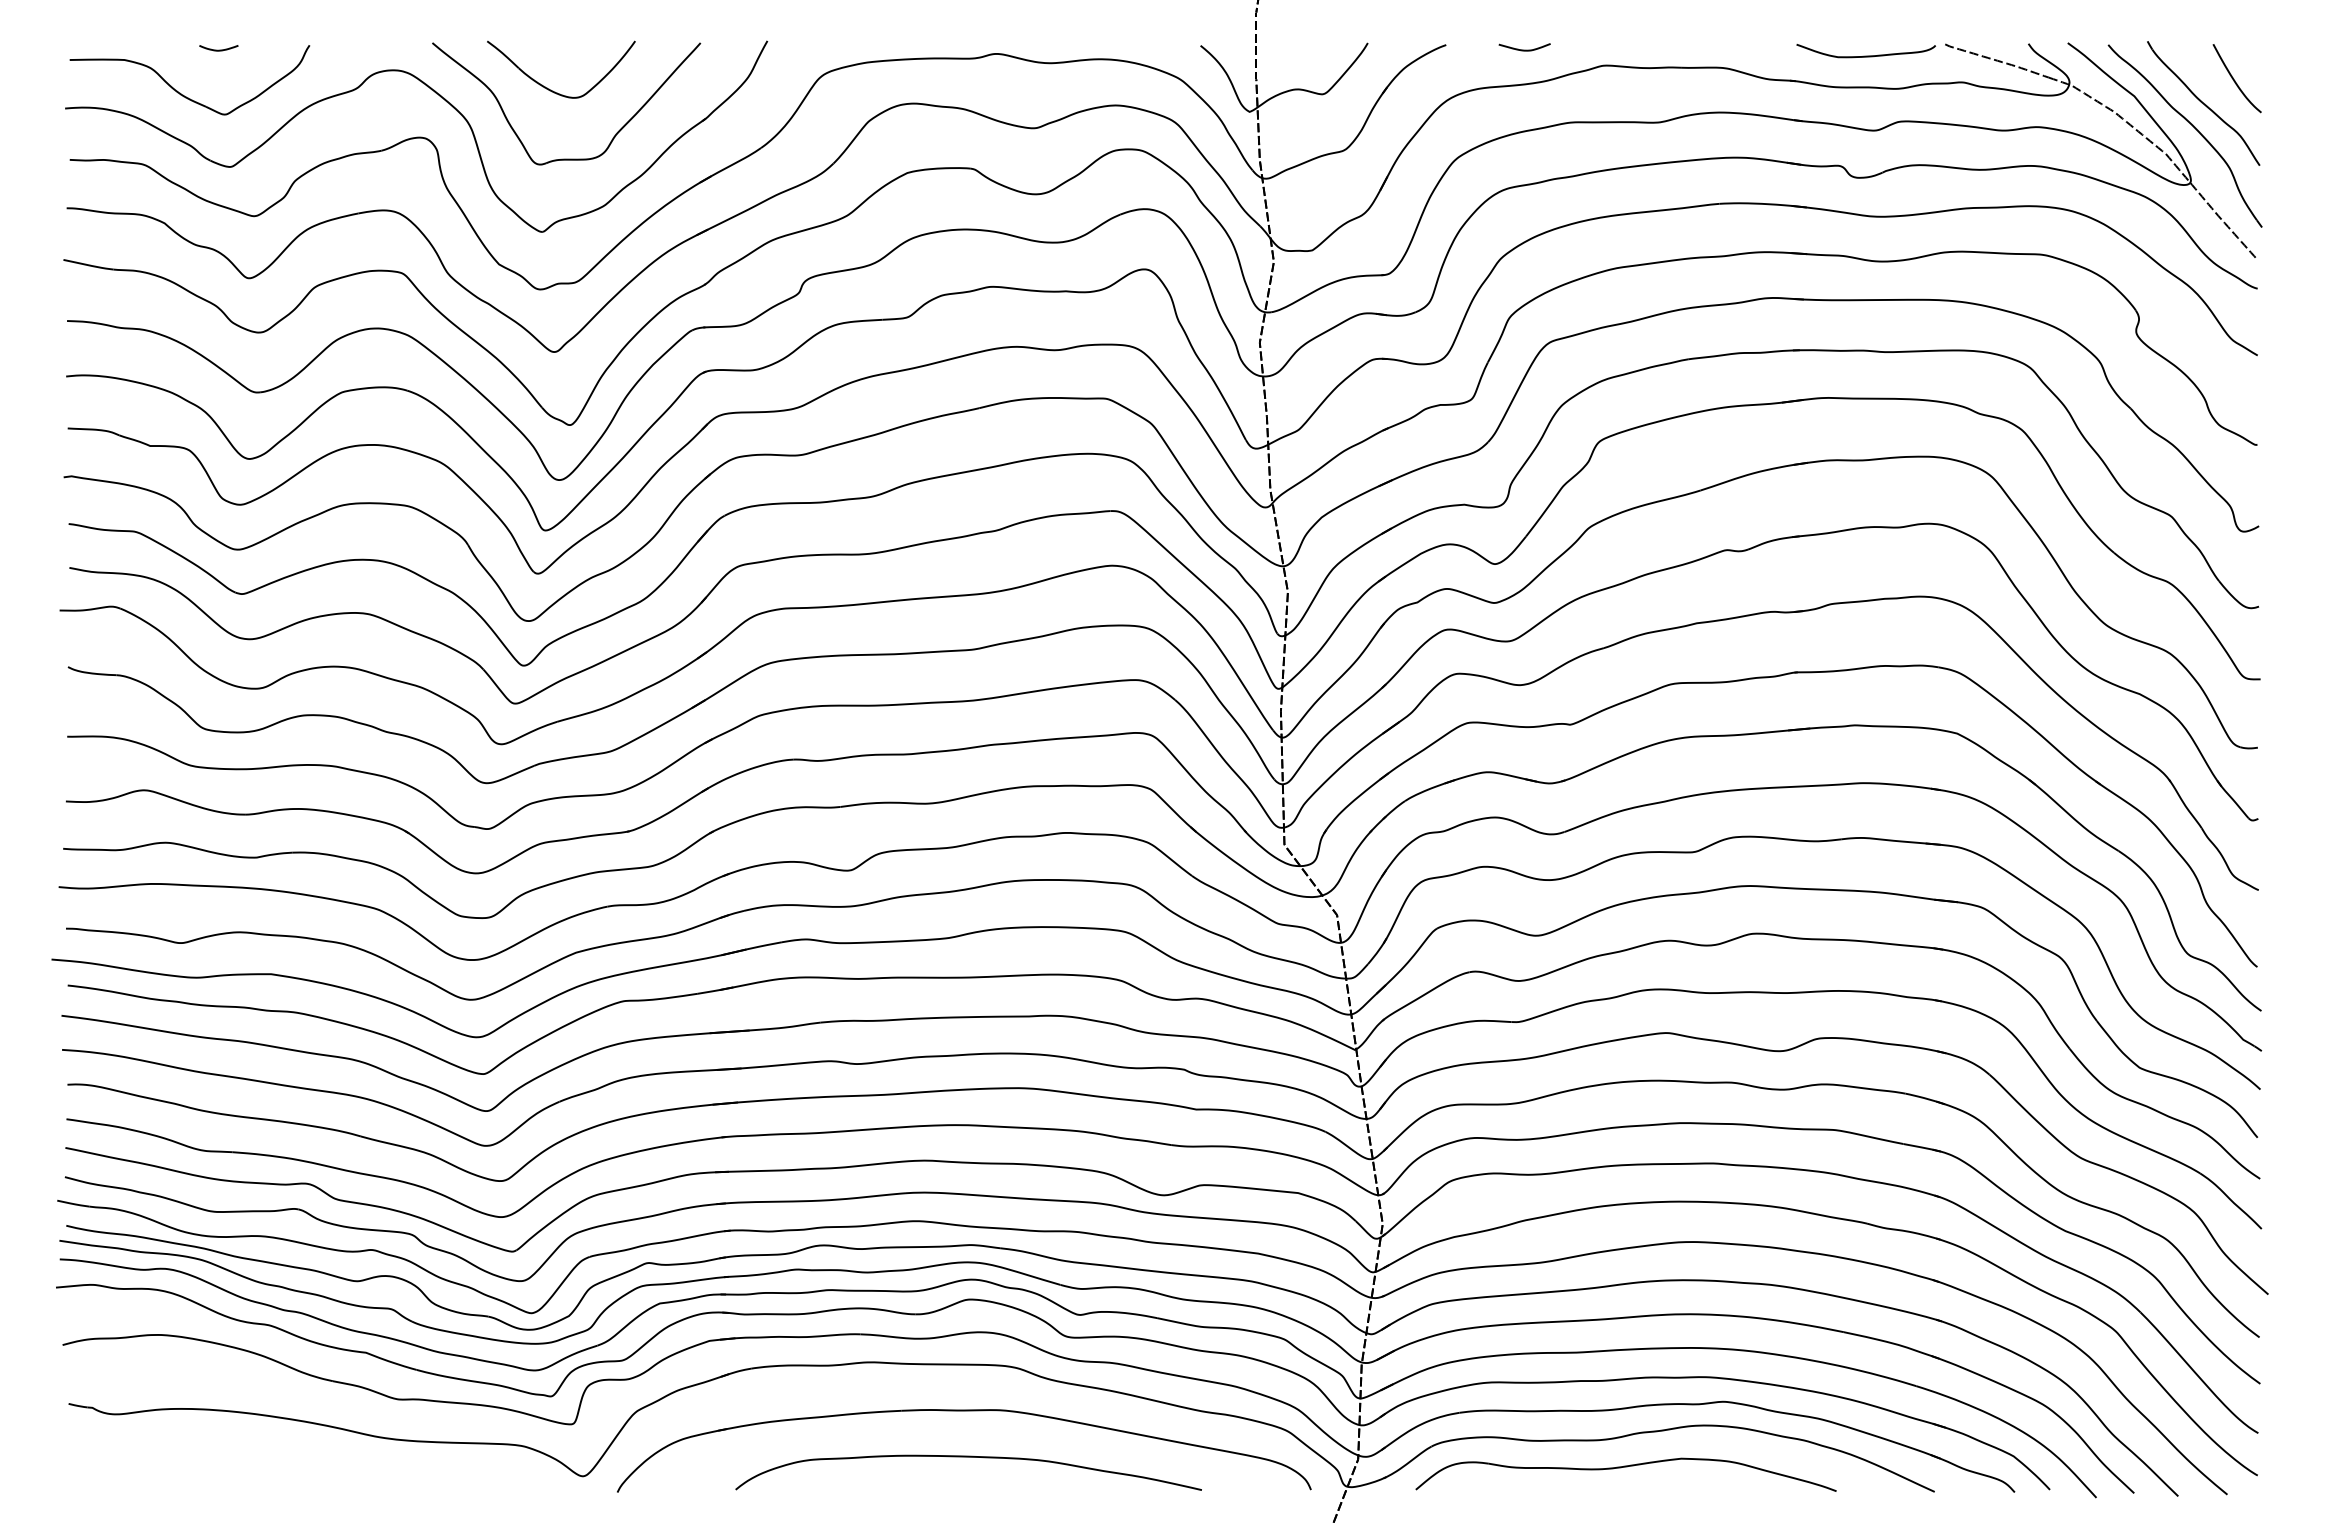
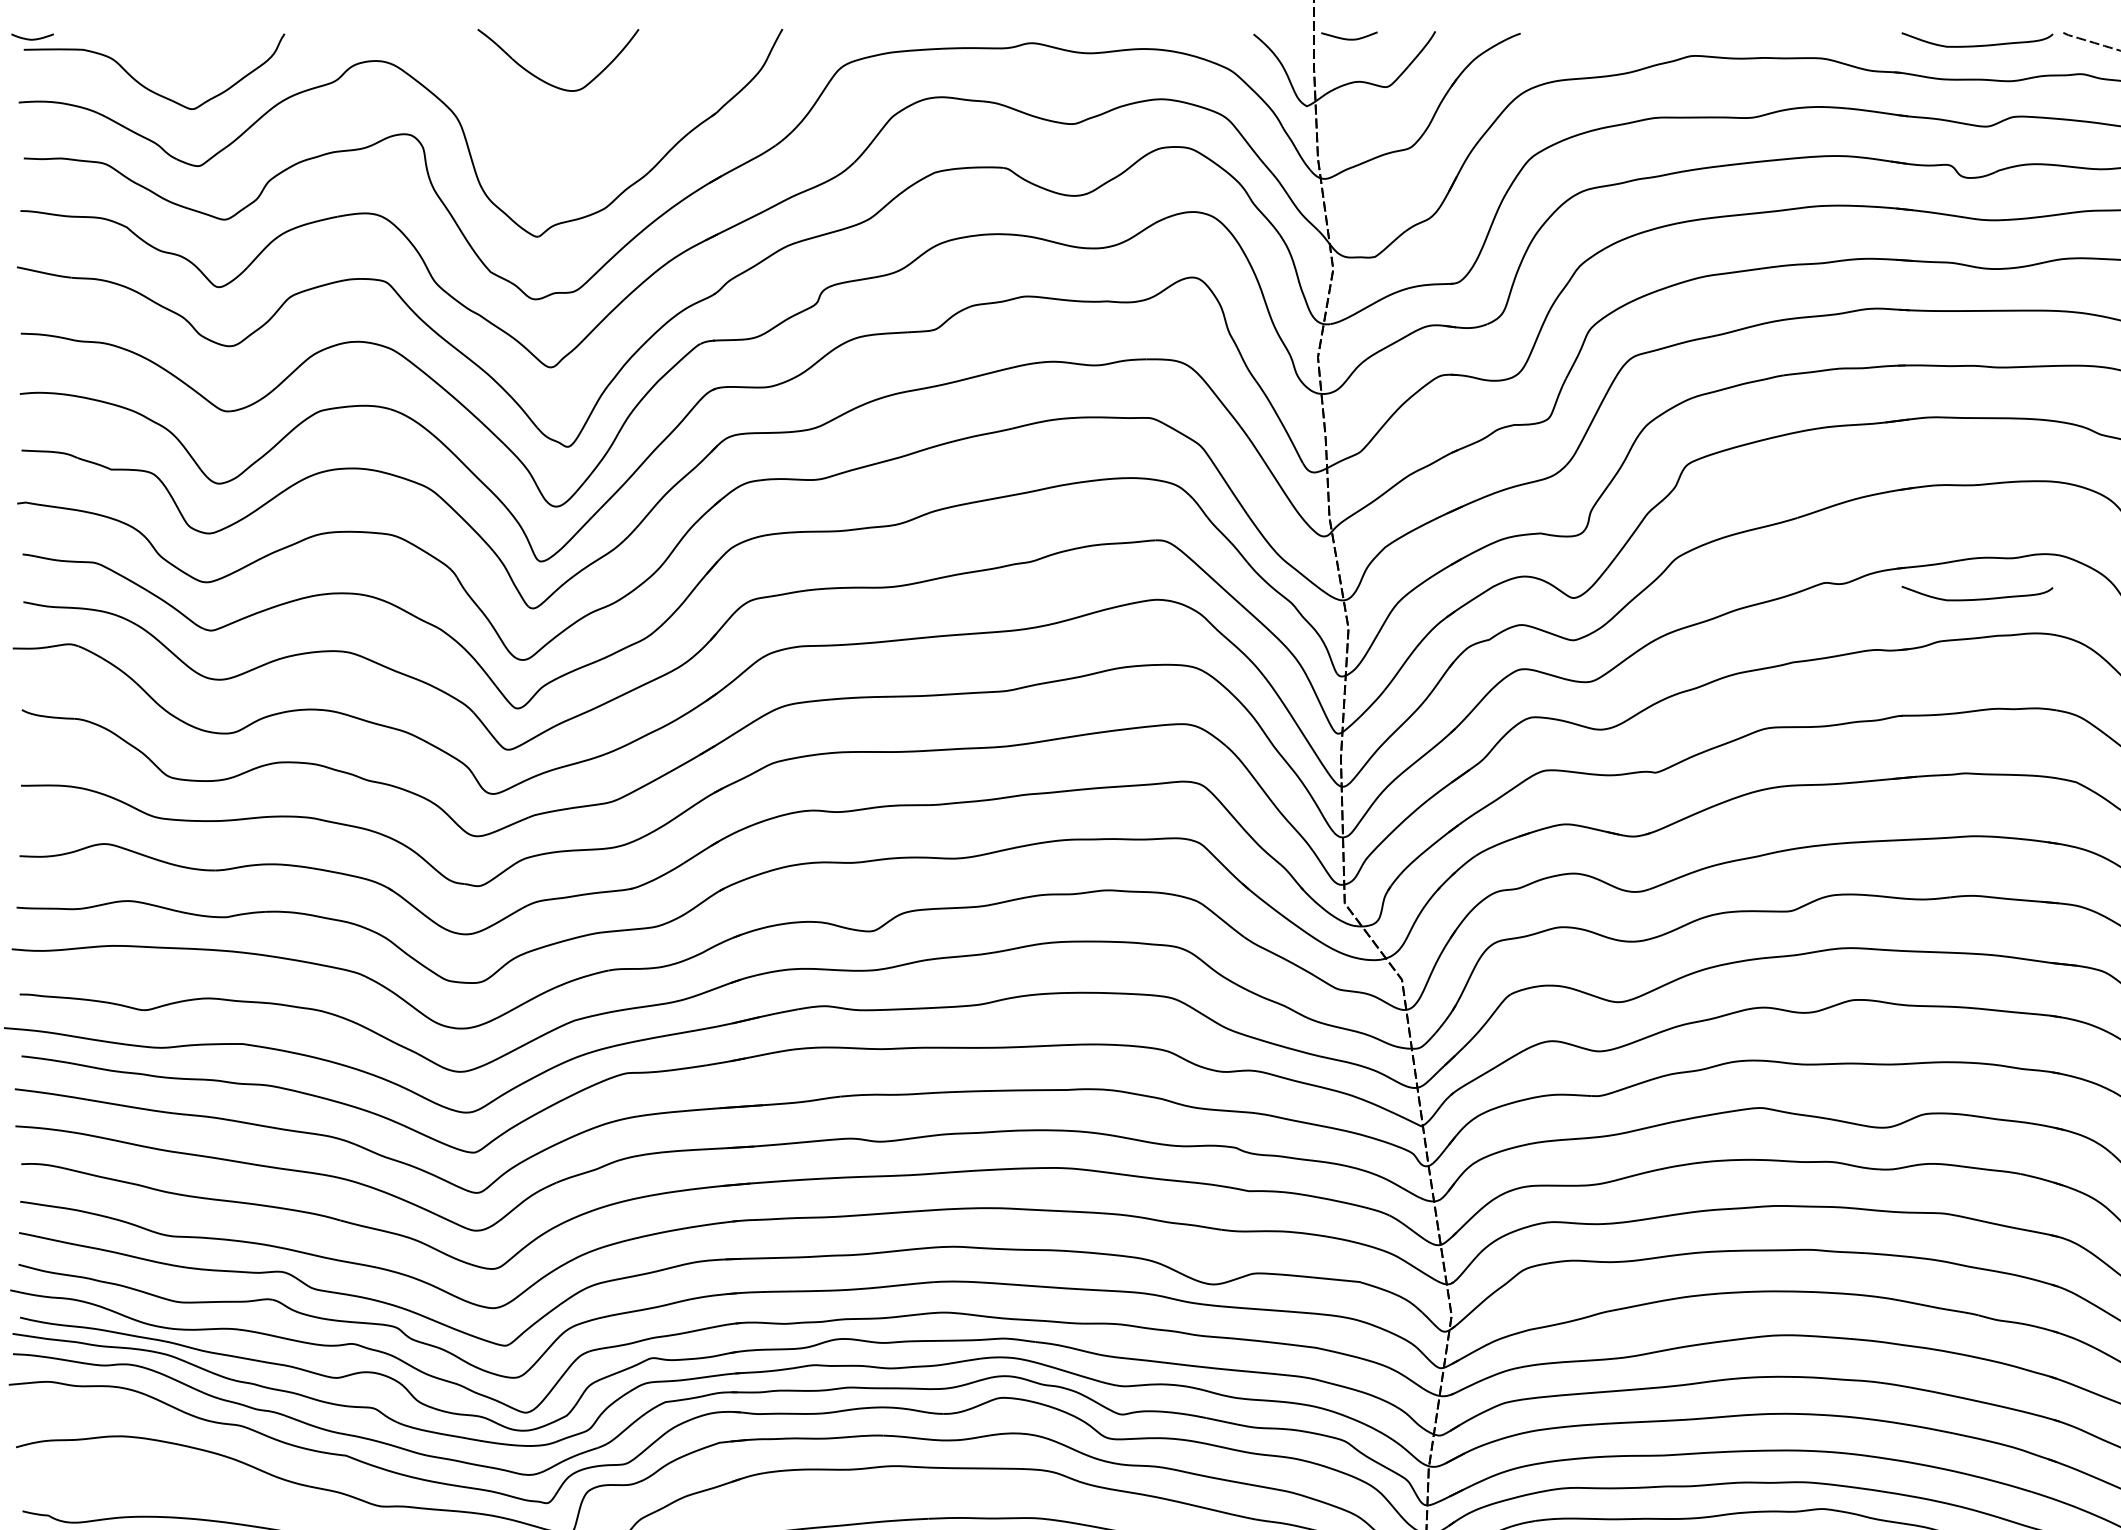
curve: (218, 49) -> (32, 38), moved
curve: (1524, 49) -> (1349, 38), moved
part: (566, 158) -> (563, 156), removed
curve: (1865, 564) -> (1976, 598), added

